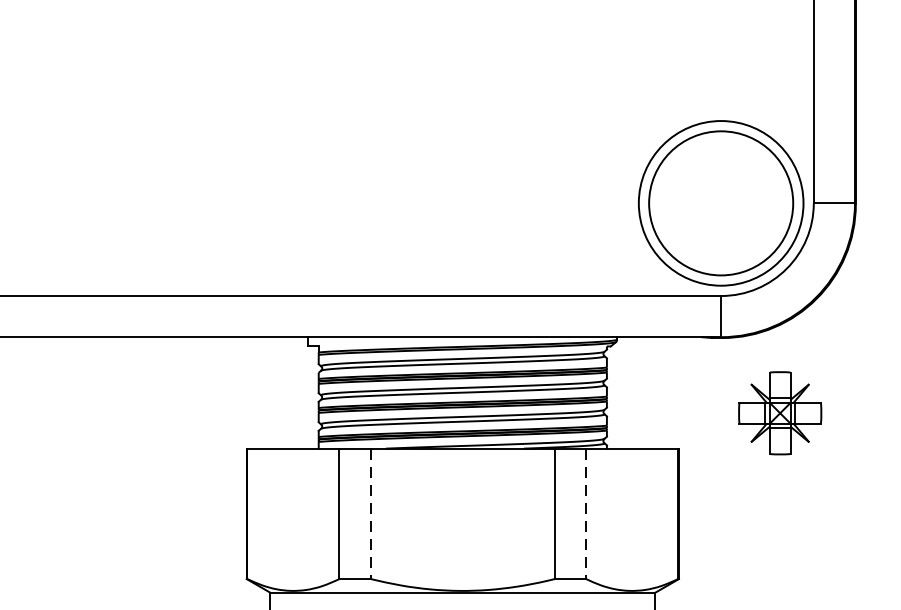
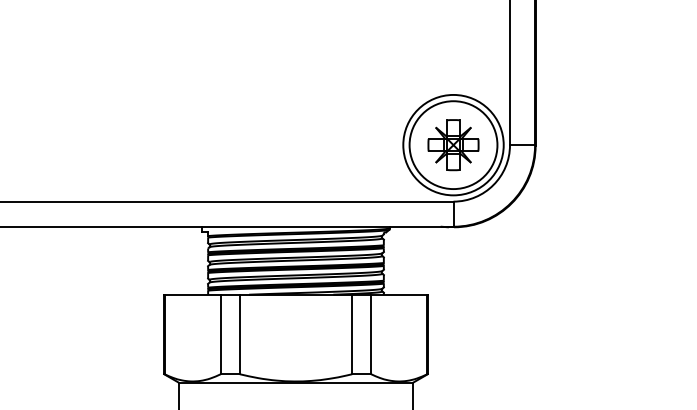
part: (780, 413) -> (453, 145), moved
line: (370, 513) -> (239, 334), dashed -> solid
line: (586, 513) -> (371, 334), dashed -> solid

